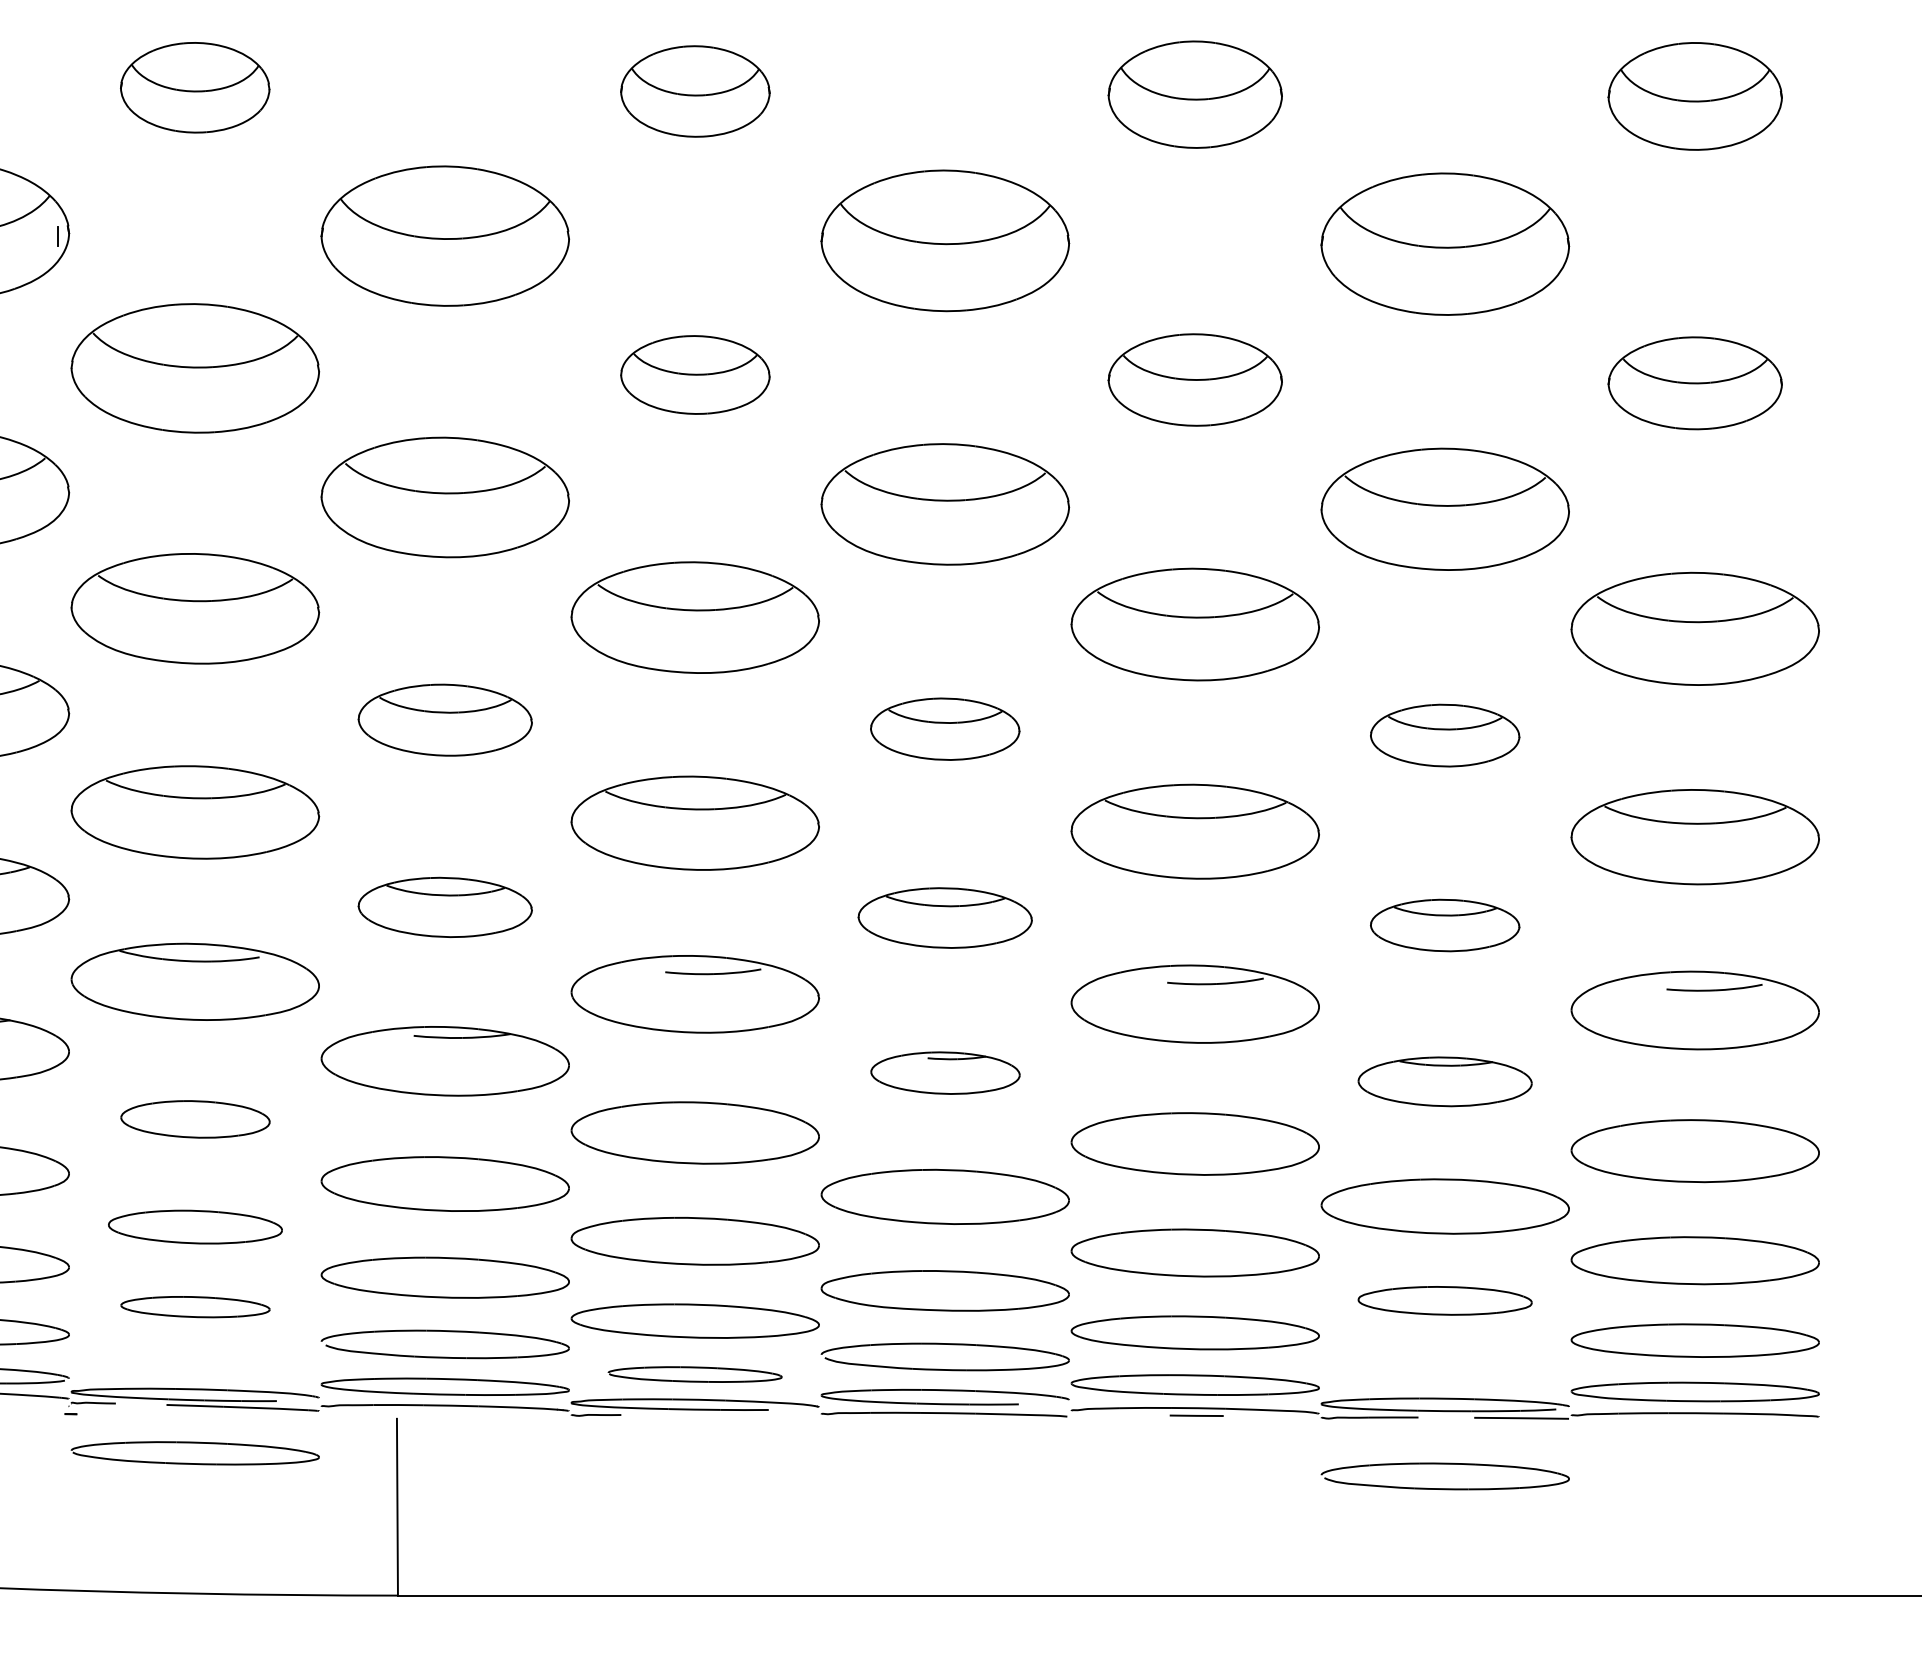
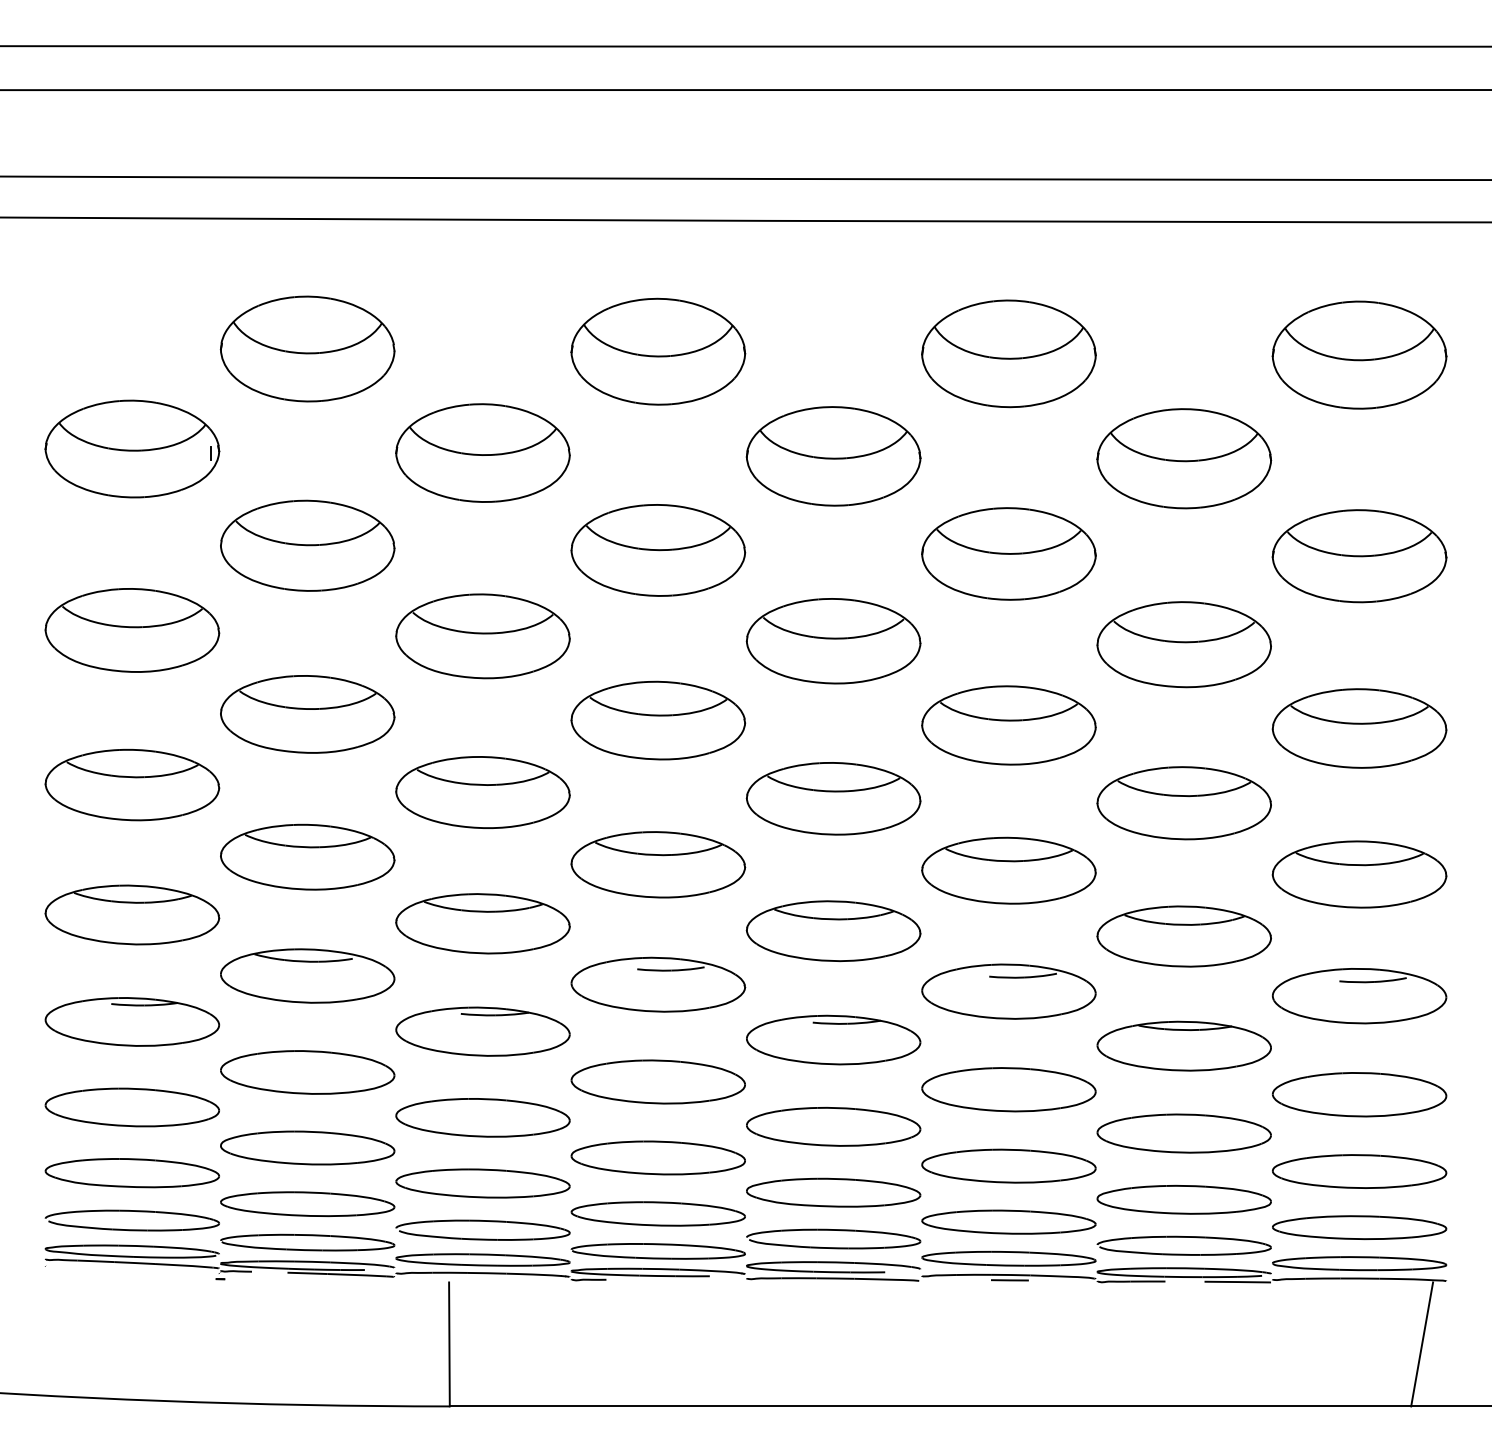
part: (195, 87) -> (307, 348), size x1.67
part: (695, 91) -> (658, 351), size x1.67
part: (1194, 94) -> (1008, 353), size x1.43
part: (1695, 95) -> (1359, 354), size x1.43
part: (695, 375) -> (658, 550), size x1.67
part: (1194, 379) -> (1008, 553), size x1.43
part: (1695, 383) -> (1359, 556), size x1.43
part: (444, 720) -> (482, 792), size x1.43
part: (945, 728) -> (833, 798), size x1.67
part: (1444, 735) -> (1183, 803), size x1.67
part: (444, 906) -> (482, 923), size x1.43
part: (945, 918) -> (833, 931), size x1.43
part: (1444, 925) -> (1183, 936), size x1.67
part: (945, 1072) -> (833, 1039), size x1.67
part: (1444, 1080) -> (1183, 1045), size x1.43
part: (195, 1119) -> (307, 1072), size x1.67
part: (195, 1226) -> (307, 1147), size x1.43
part: (1444, 1300) -> (1183, 1199), size x1.43
part: (195, 1306) -> (307, 1203), size x1.67
part: (694, 1374) -> (657, 1251), size x1.43
part: (195, 1453) -> (307, 1242), moved
part: (1444, 1464) -> (1183, 1237), moved
line: (1785, 1507) -> (1422, 1344), added

